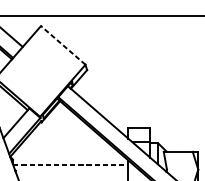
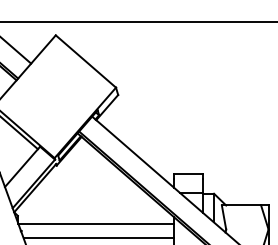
line: (62, 45) -> (85, 61), dashed -> solid
line: (71, 165) -> (96, 223), dashed -> solid
line: (72, 176) -> (98, 238), added

